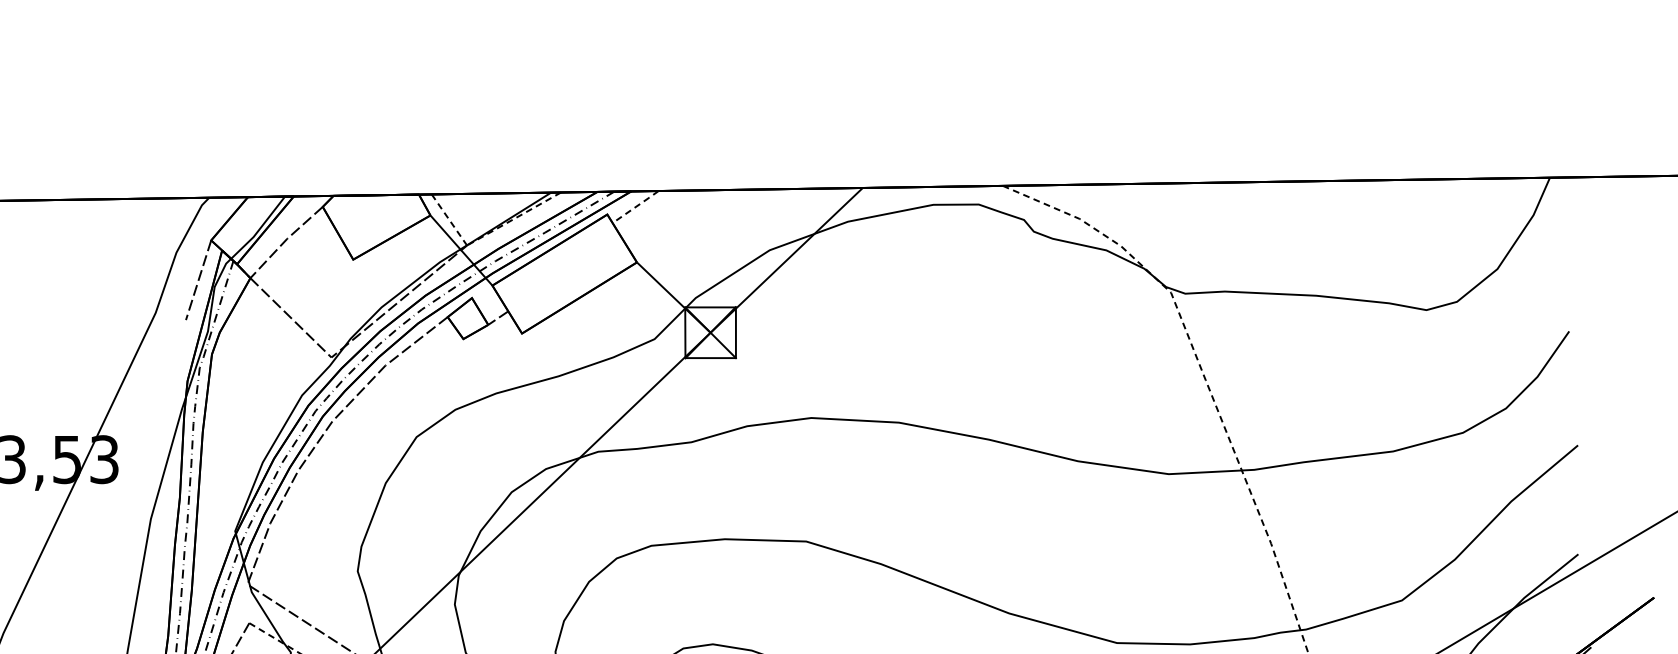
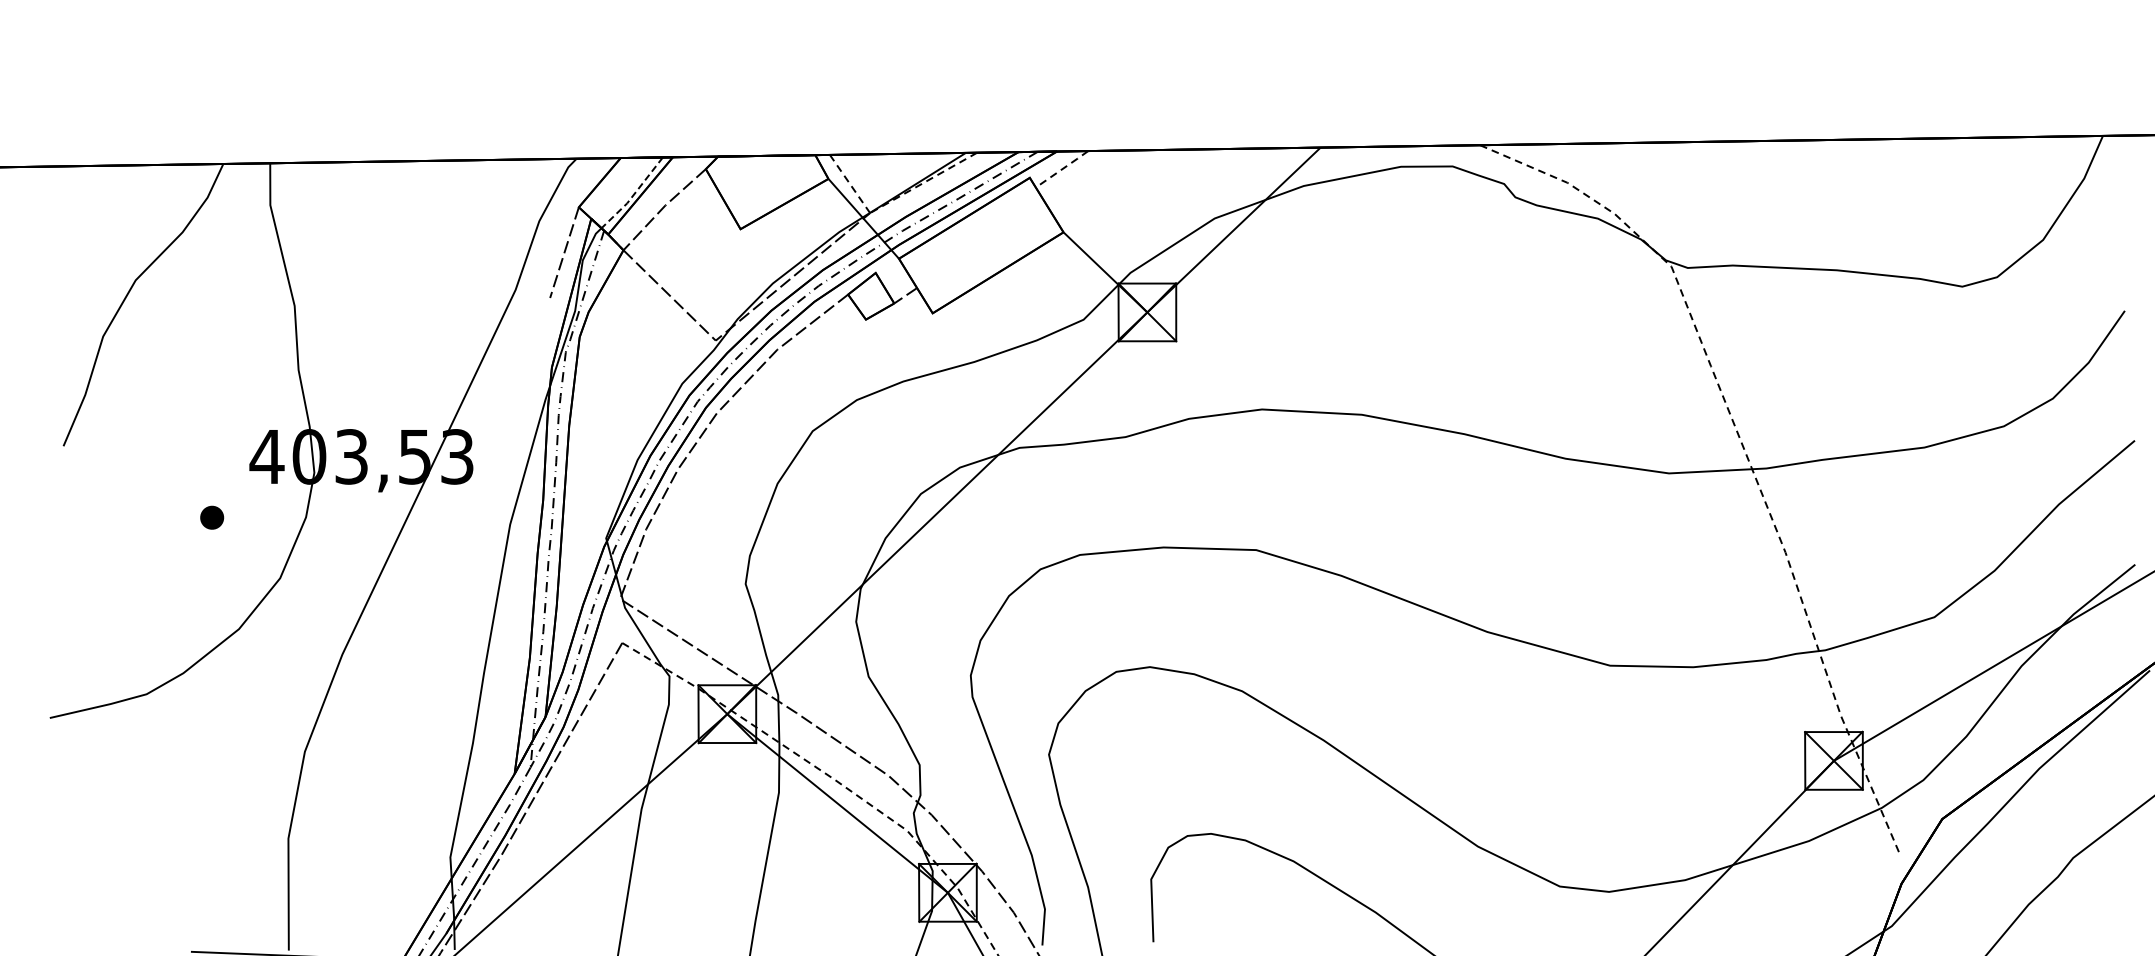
line: (259, 229) -> (633, 194), solid -> dashed

